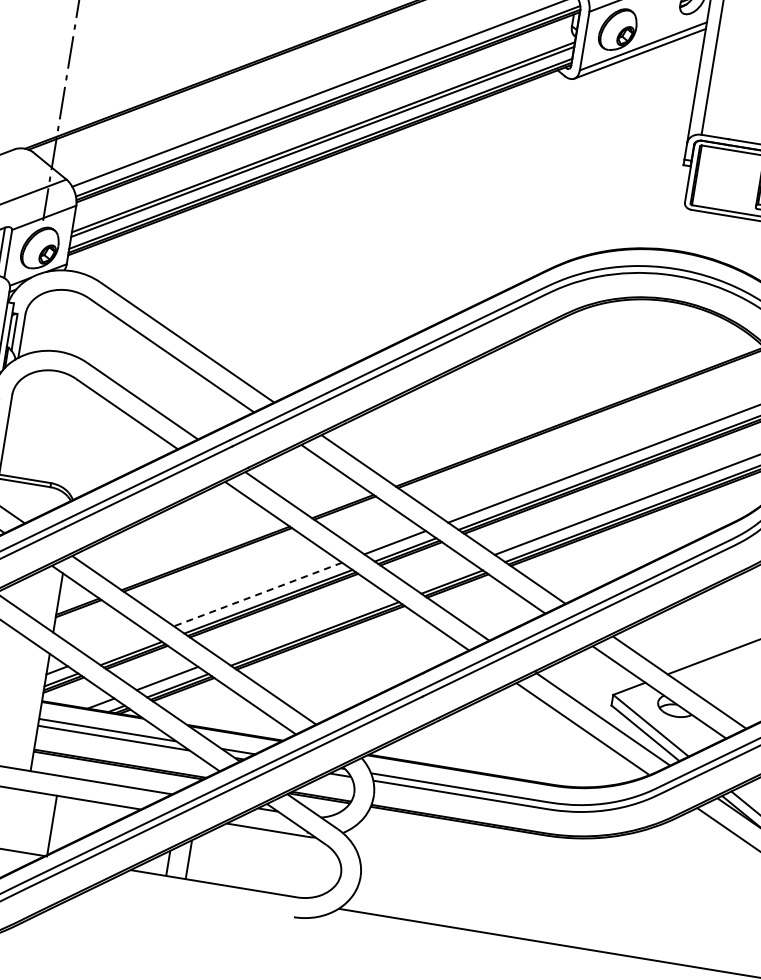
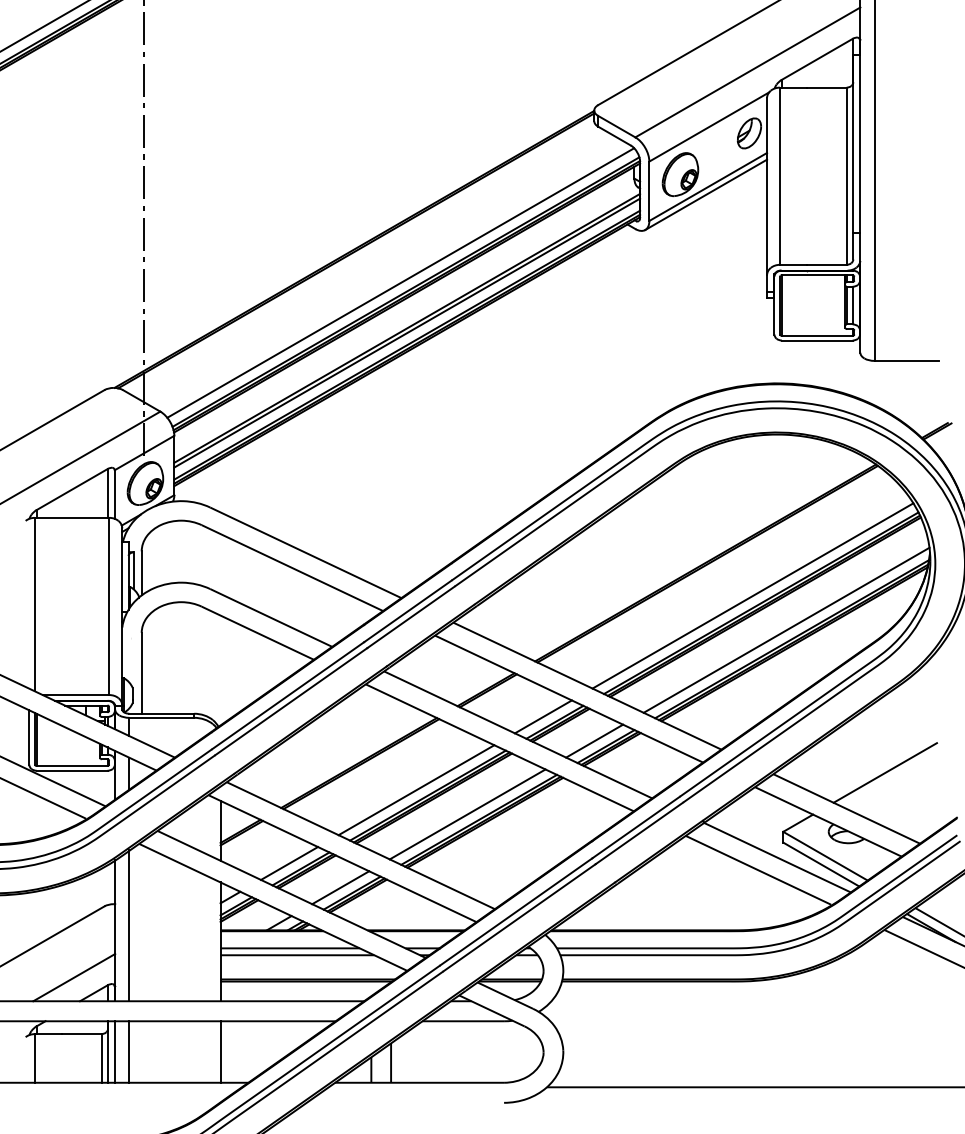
line: (441, 574) -> (594, 740), added
line: (258, 594) -> (416, 790), dashed -> solid
line: (304, 626) -> (467, 814), added
line: (120, 646) -> (289, 863), added
line: (52, 825) -> (220, 1051), moved

